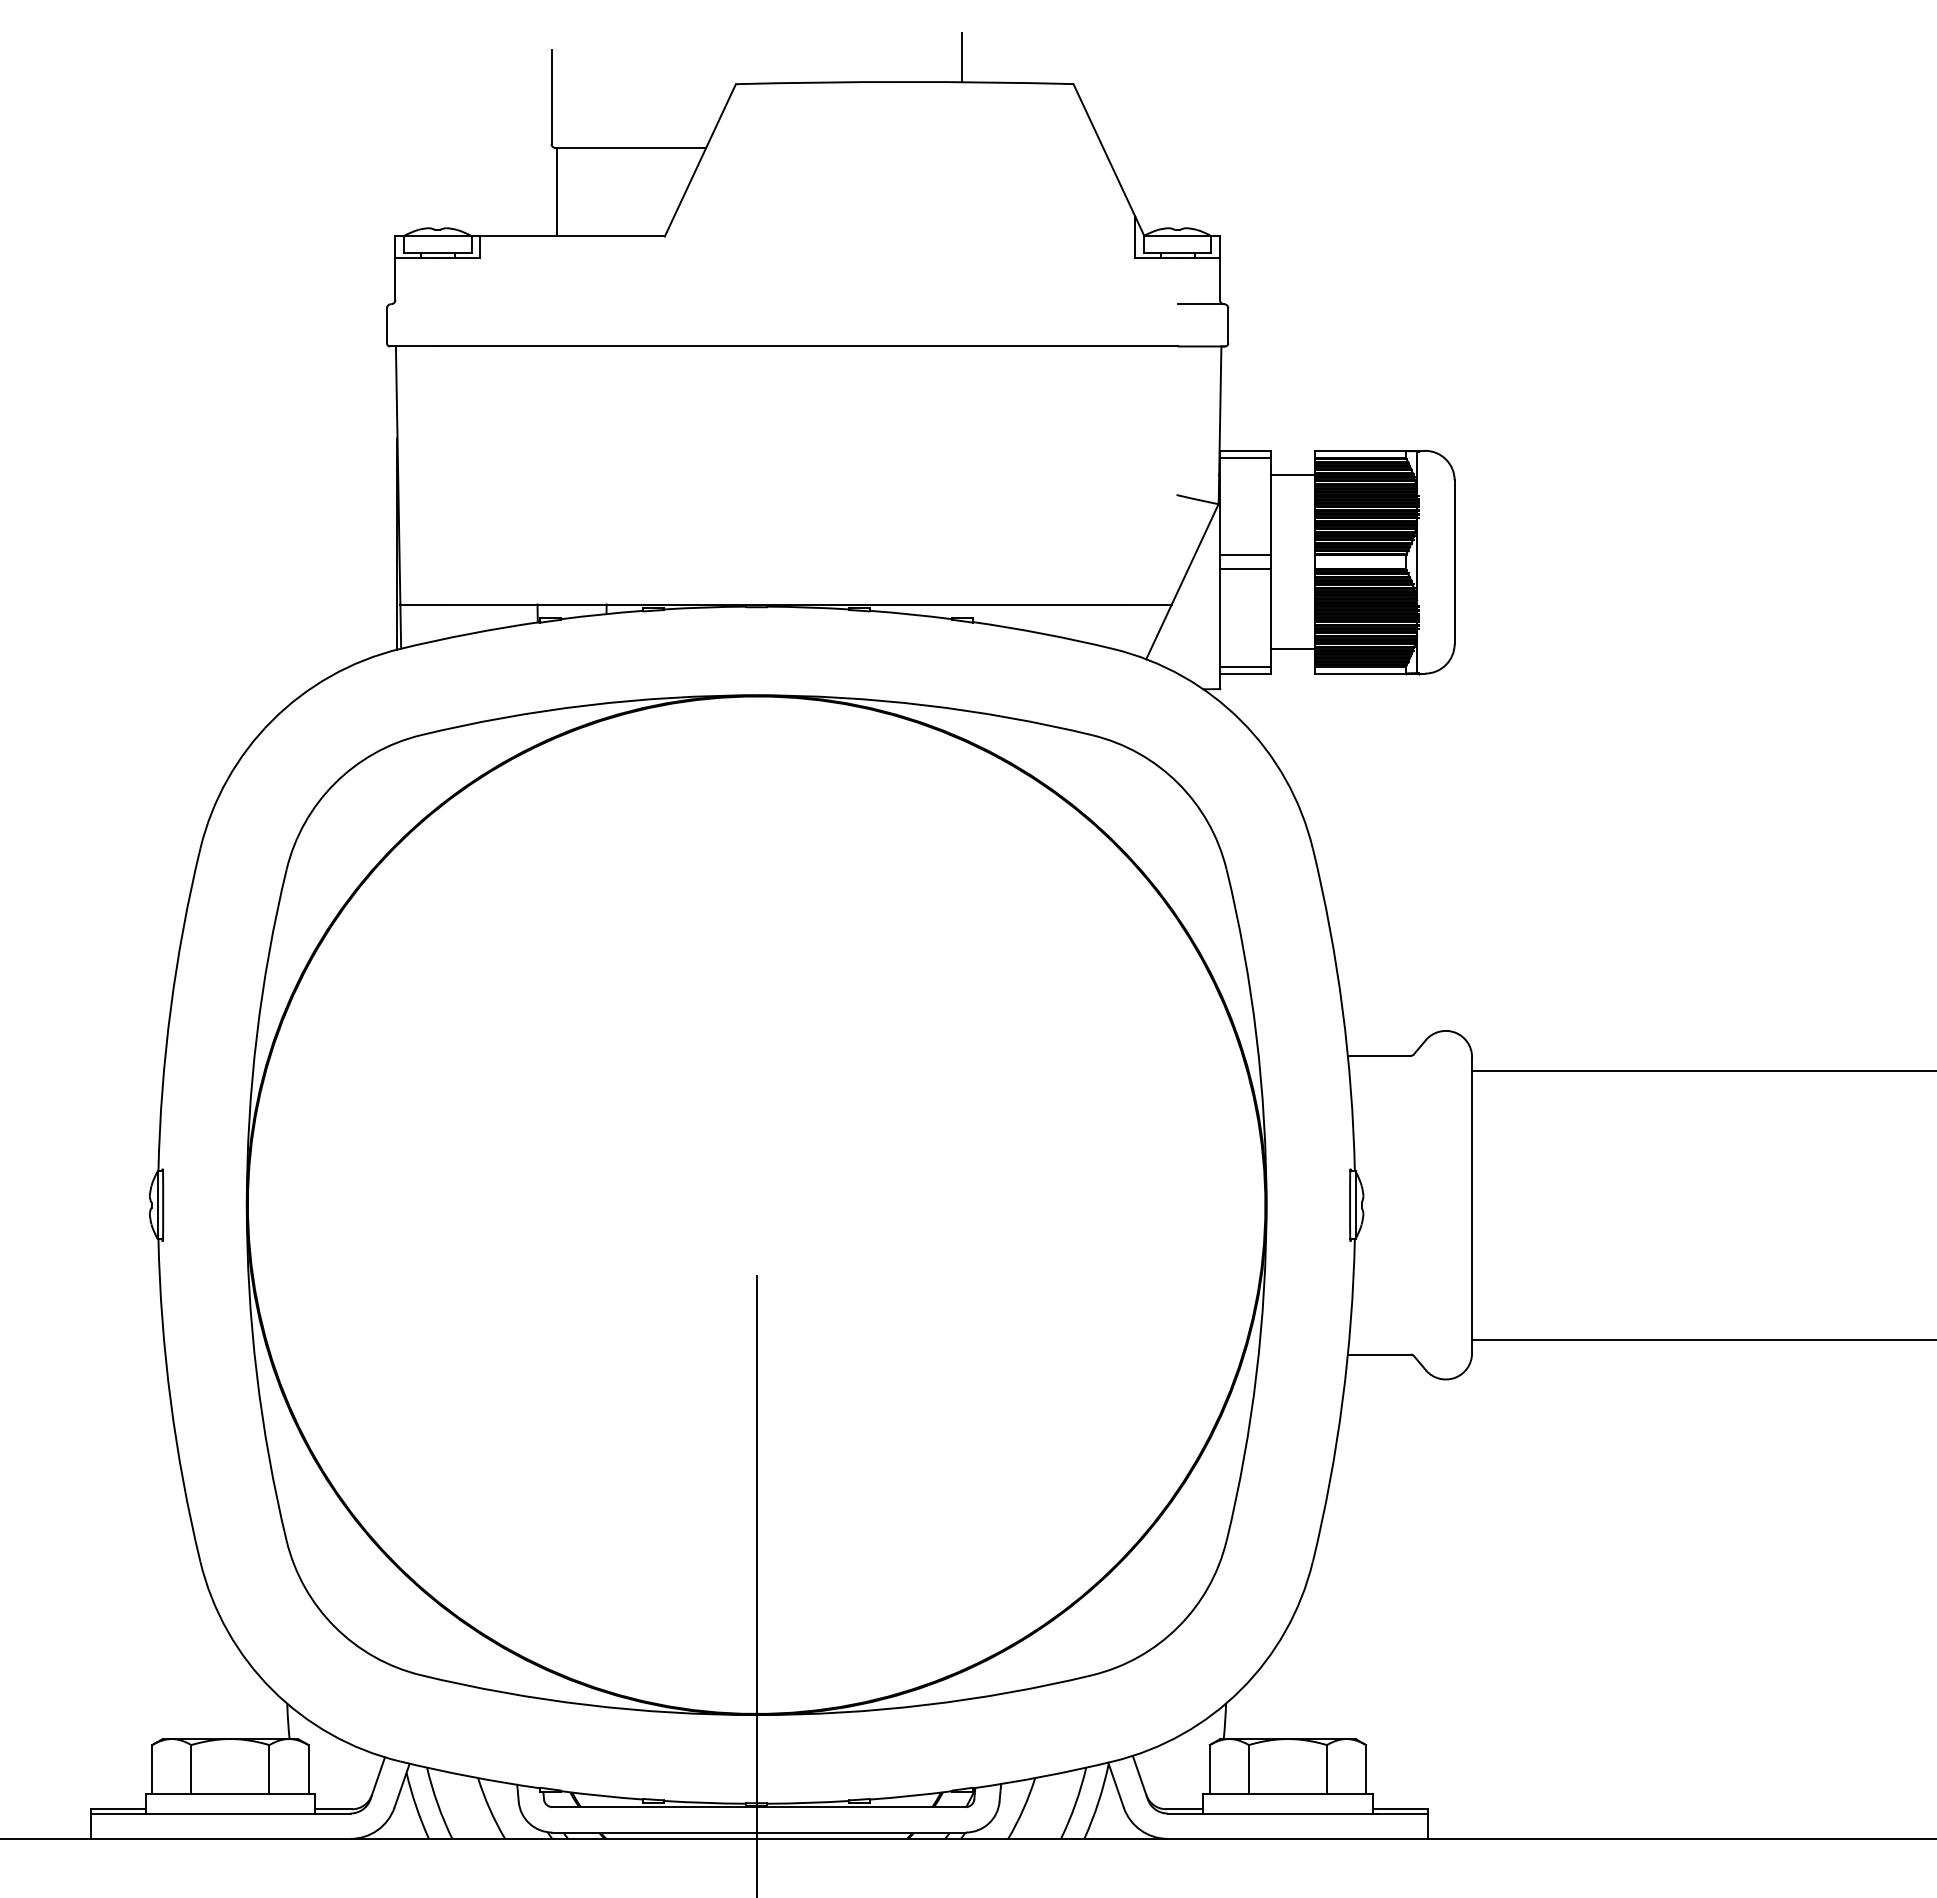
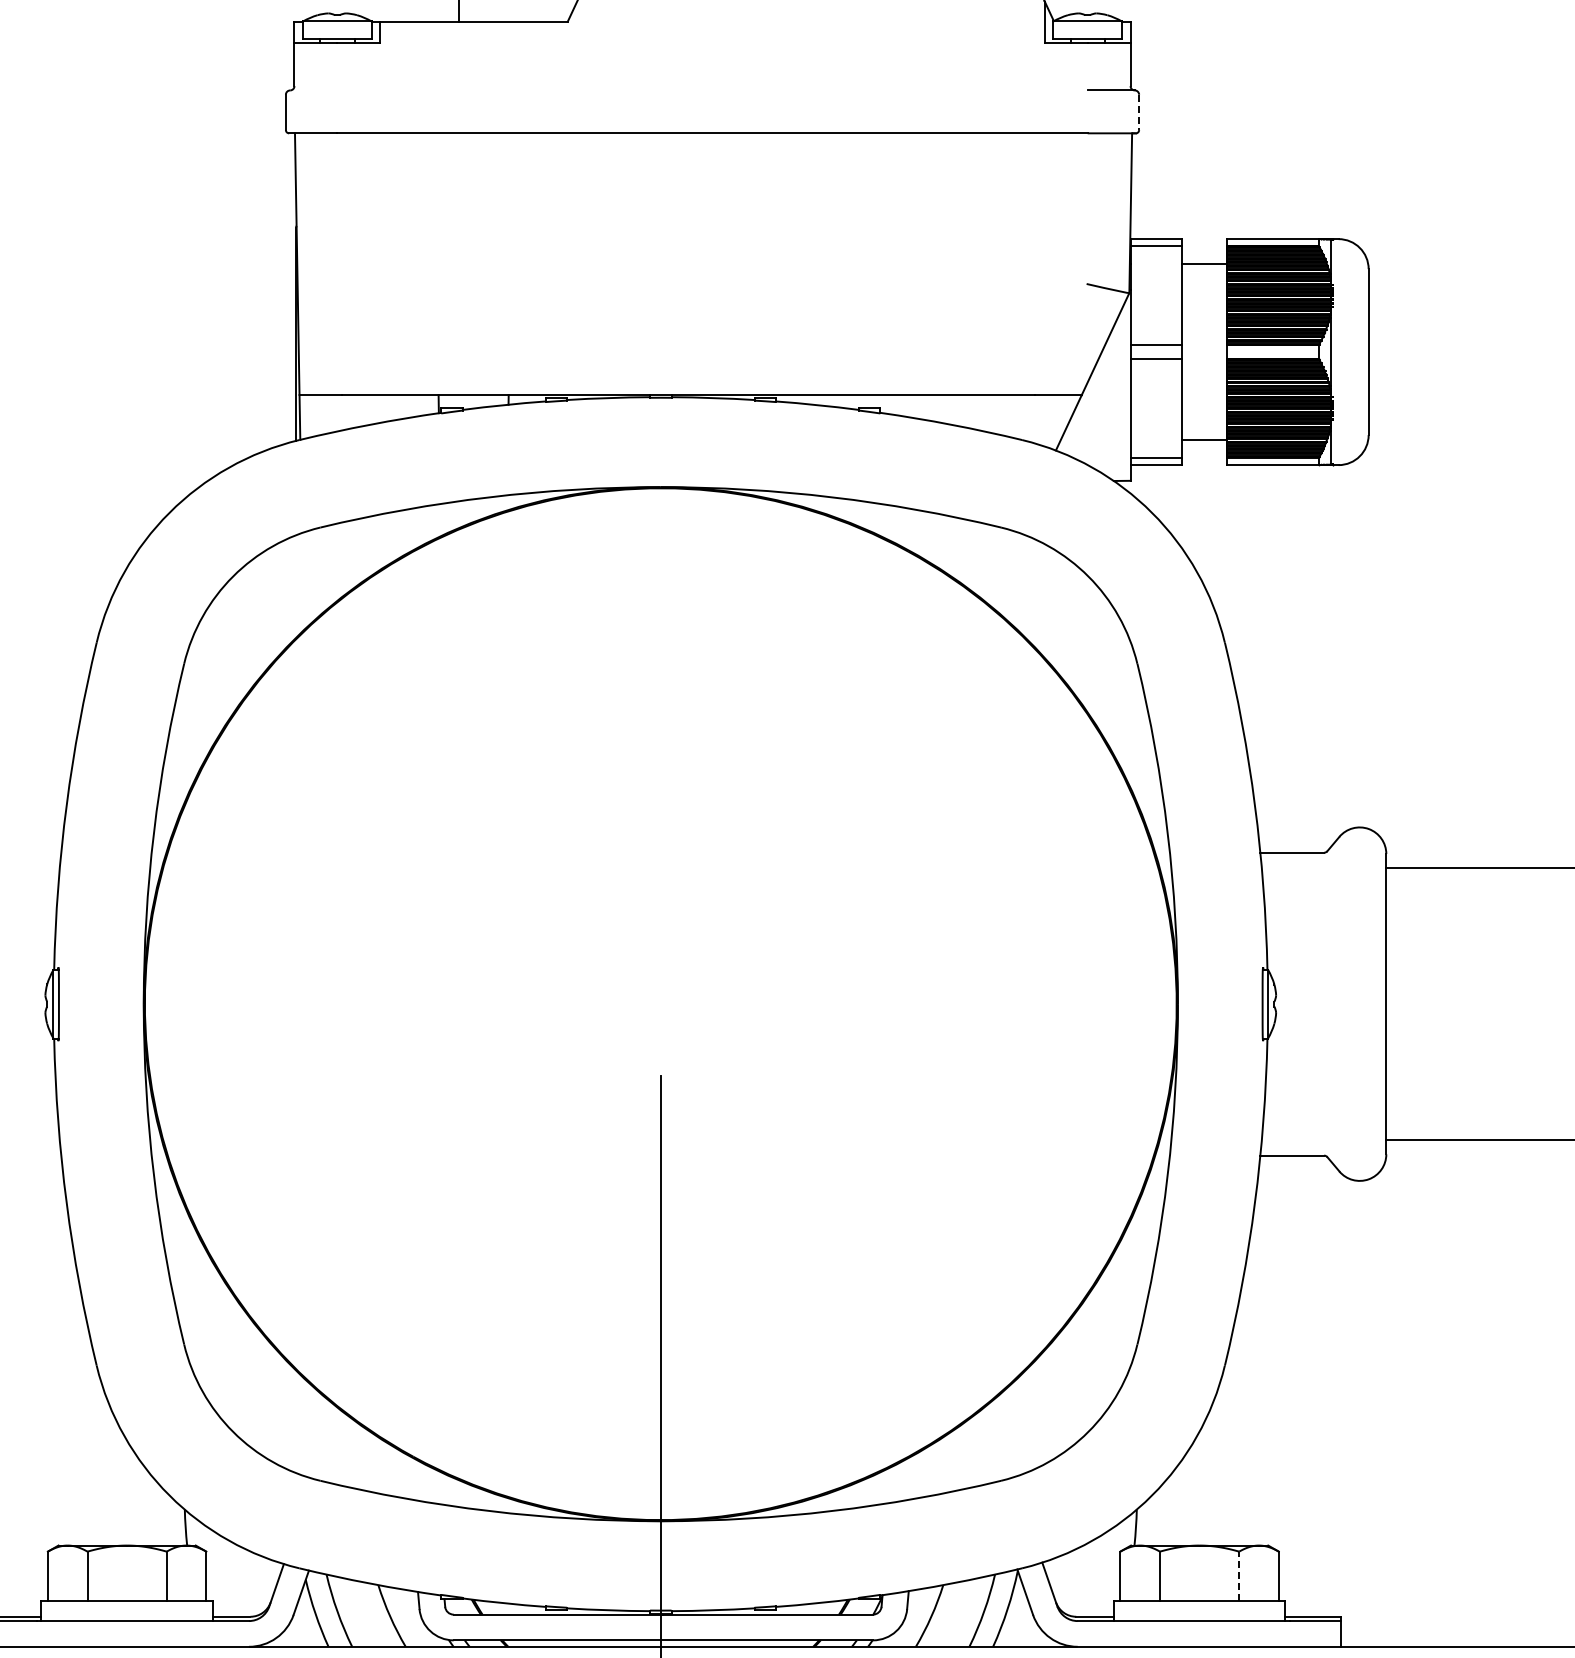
line: (1228, 326) -> (1139, 113), solid -> dashed
line: (1326, 1769) -> (1238, 1576), solid -> dashed

